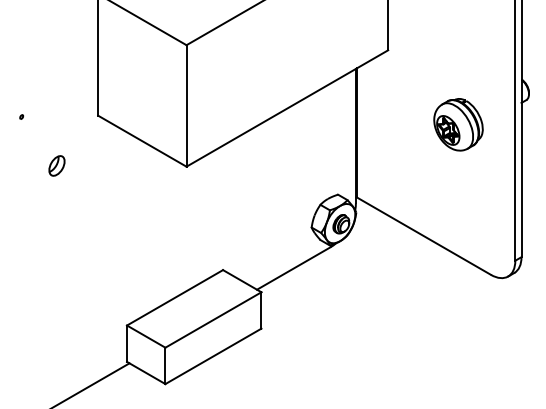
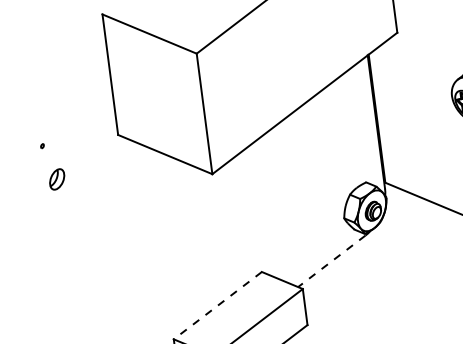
part: (56, 165) -> (56, 179), moved
line: (293, 268) -> (331, 261), solid -> dashed
line: (174, 298) -> (217, 306), solid -> dashed

